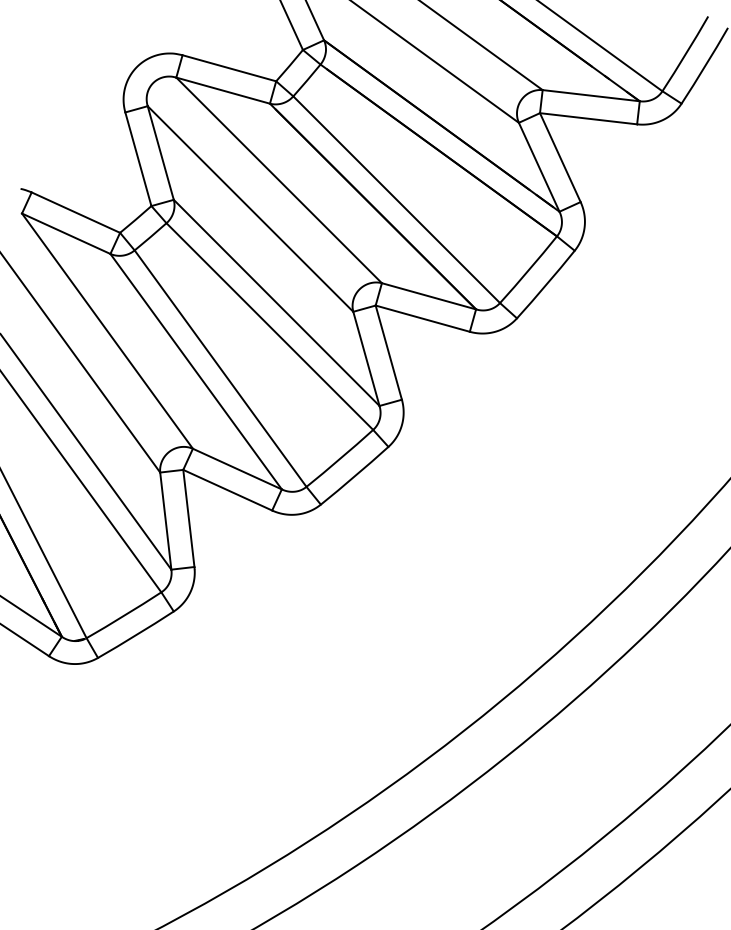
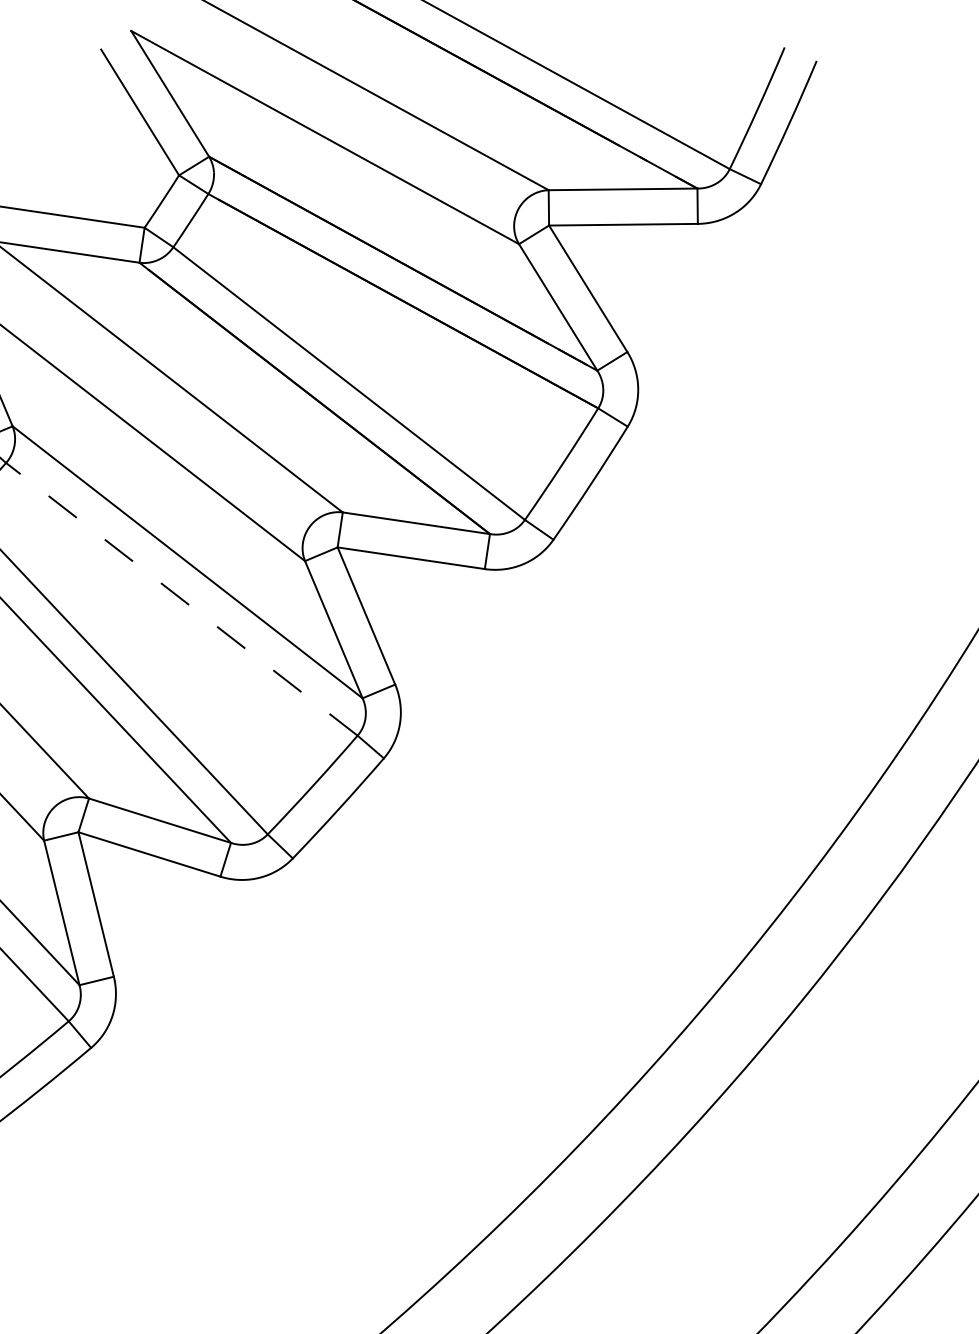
line: (269, 326) -> (181, 599), solid -> dashed

